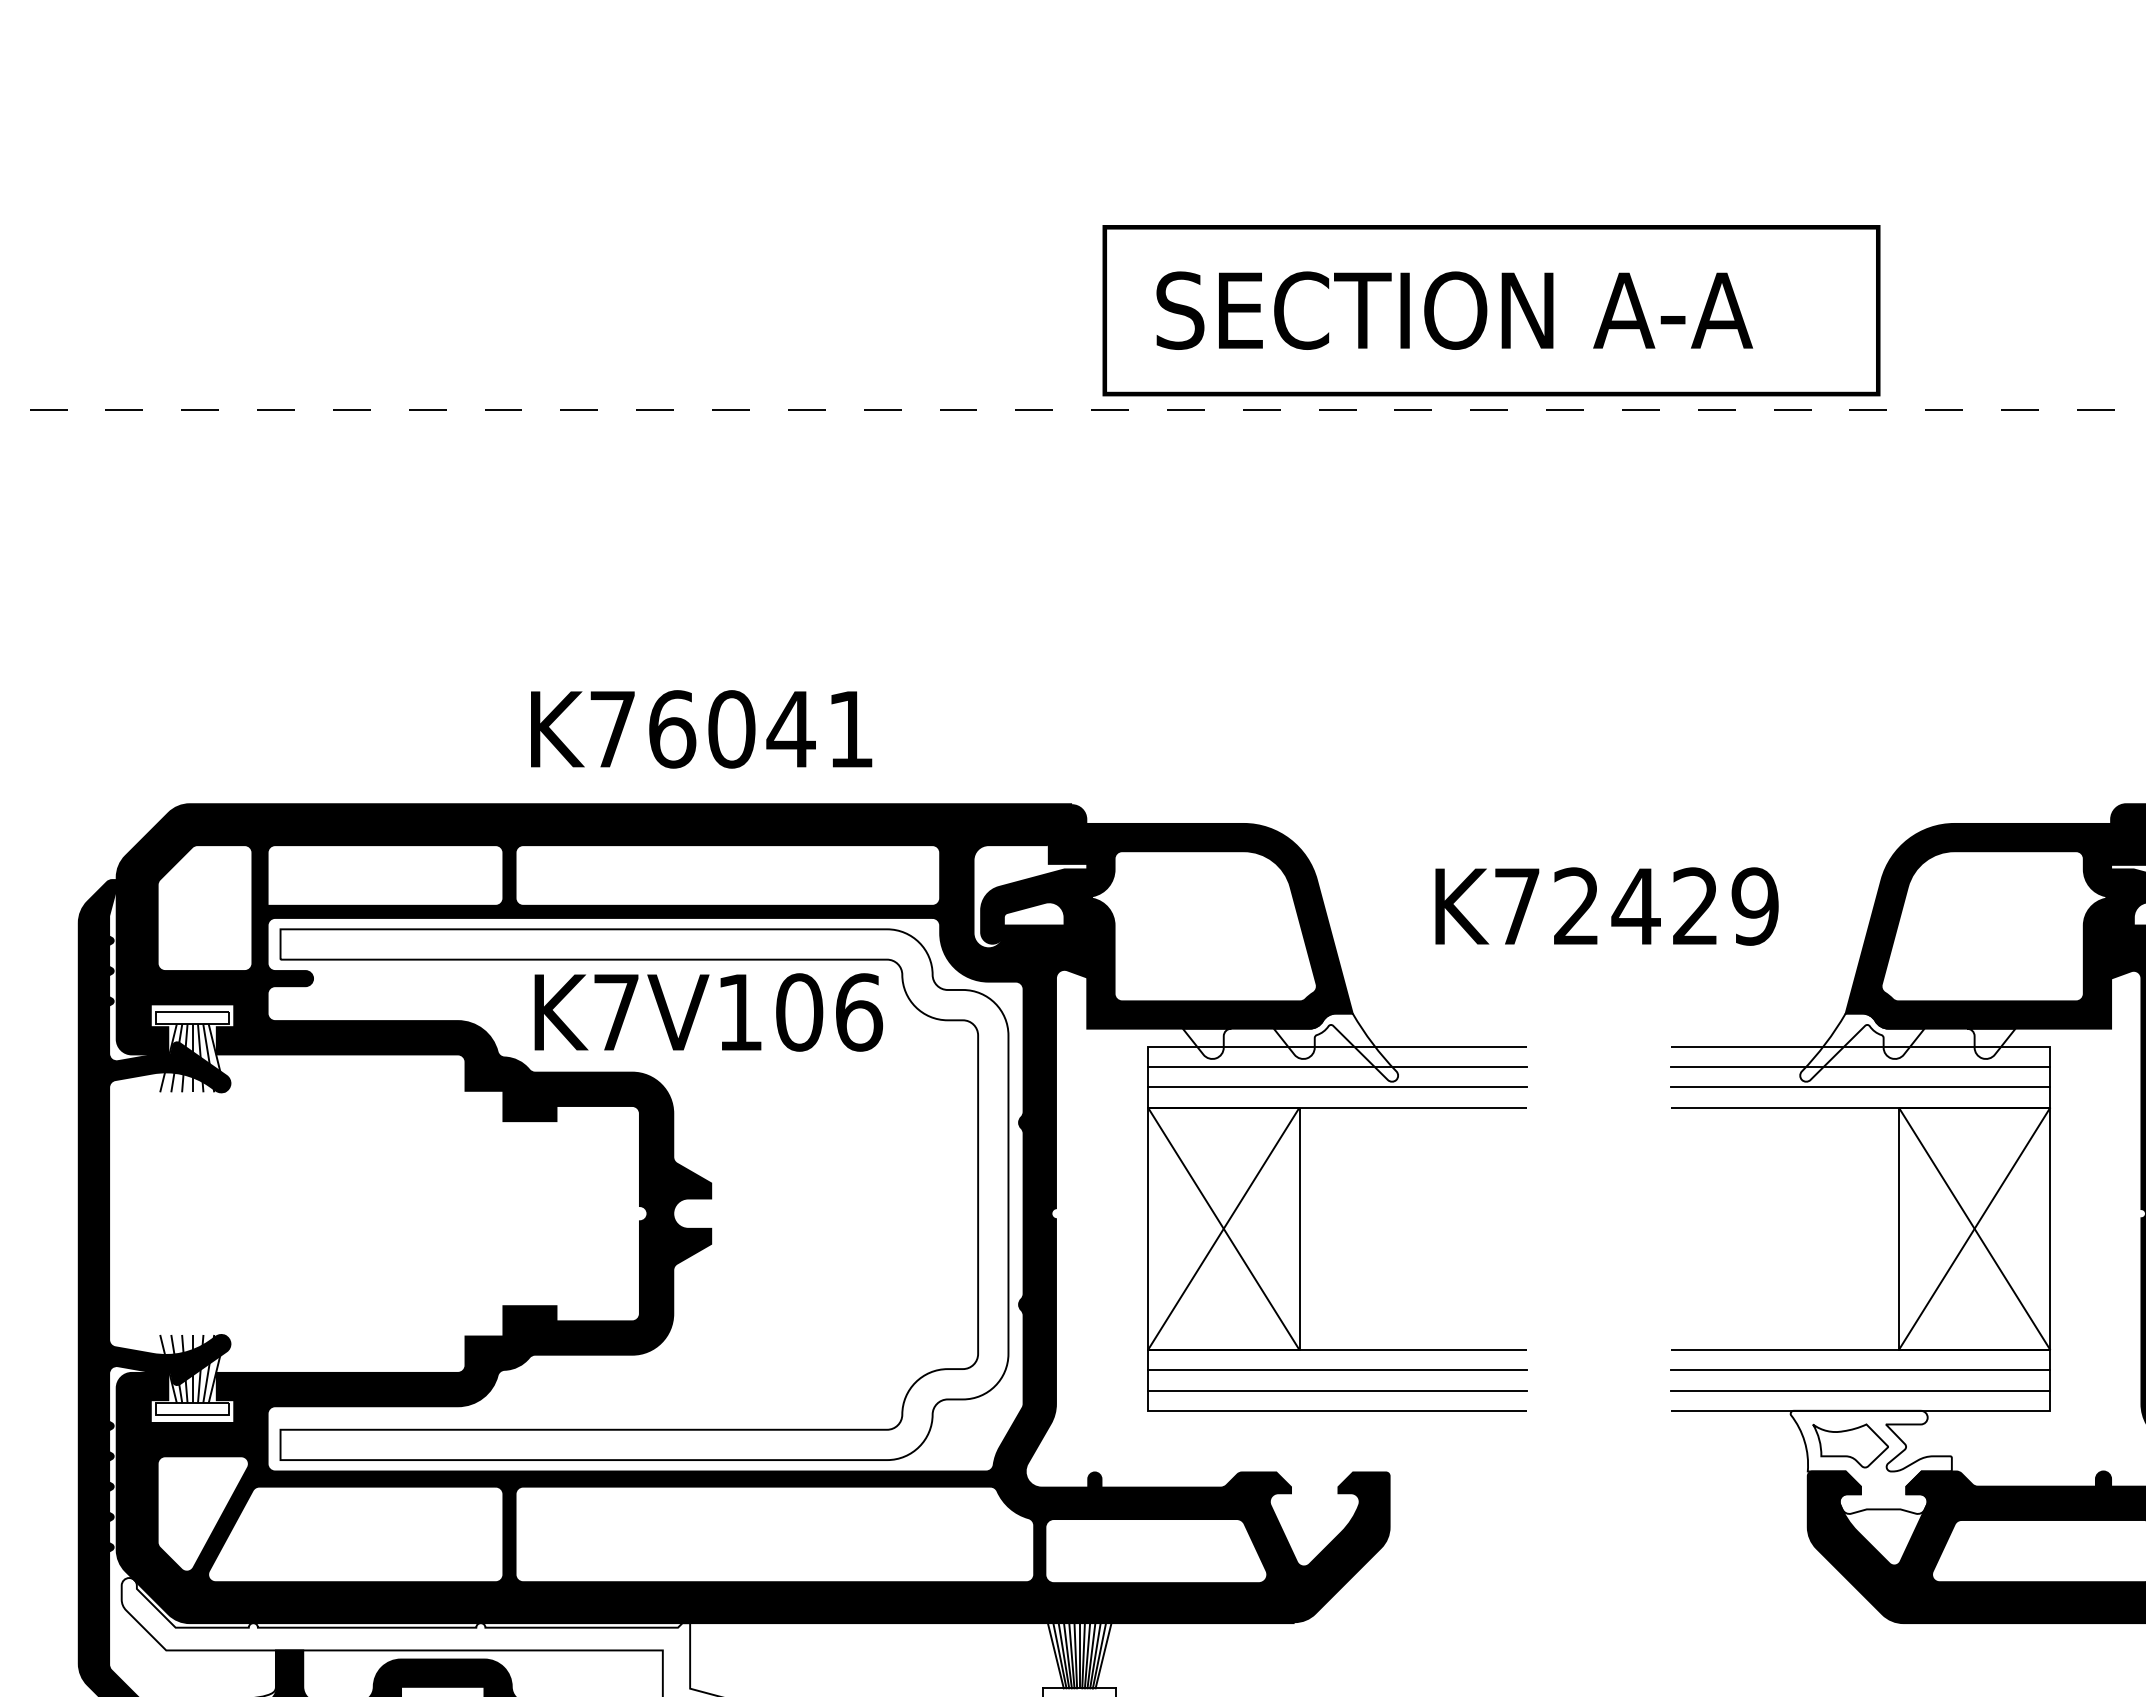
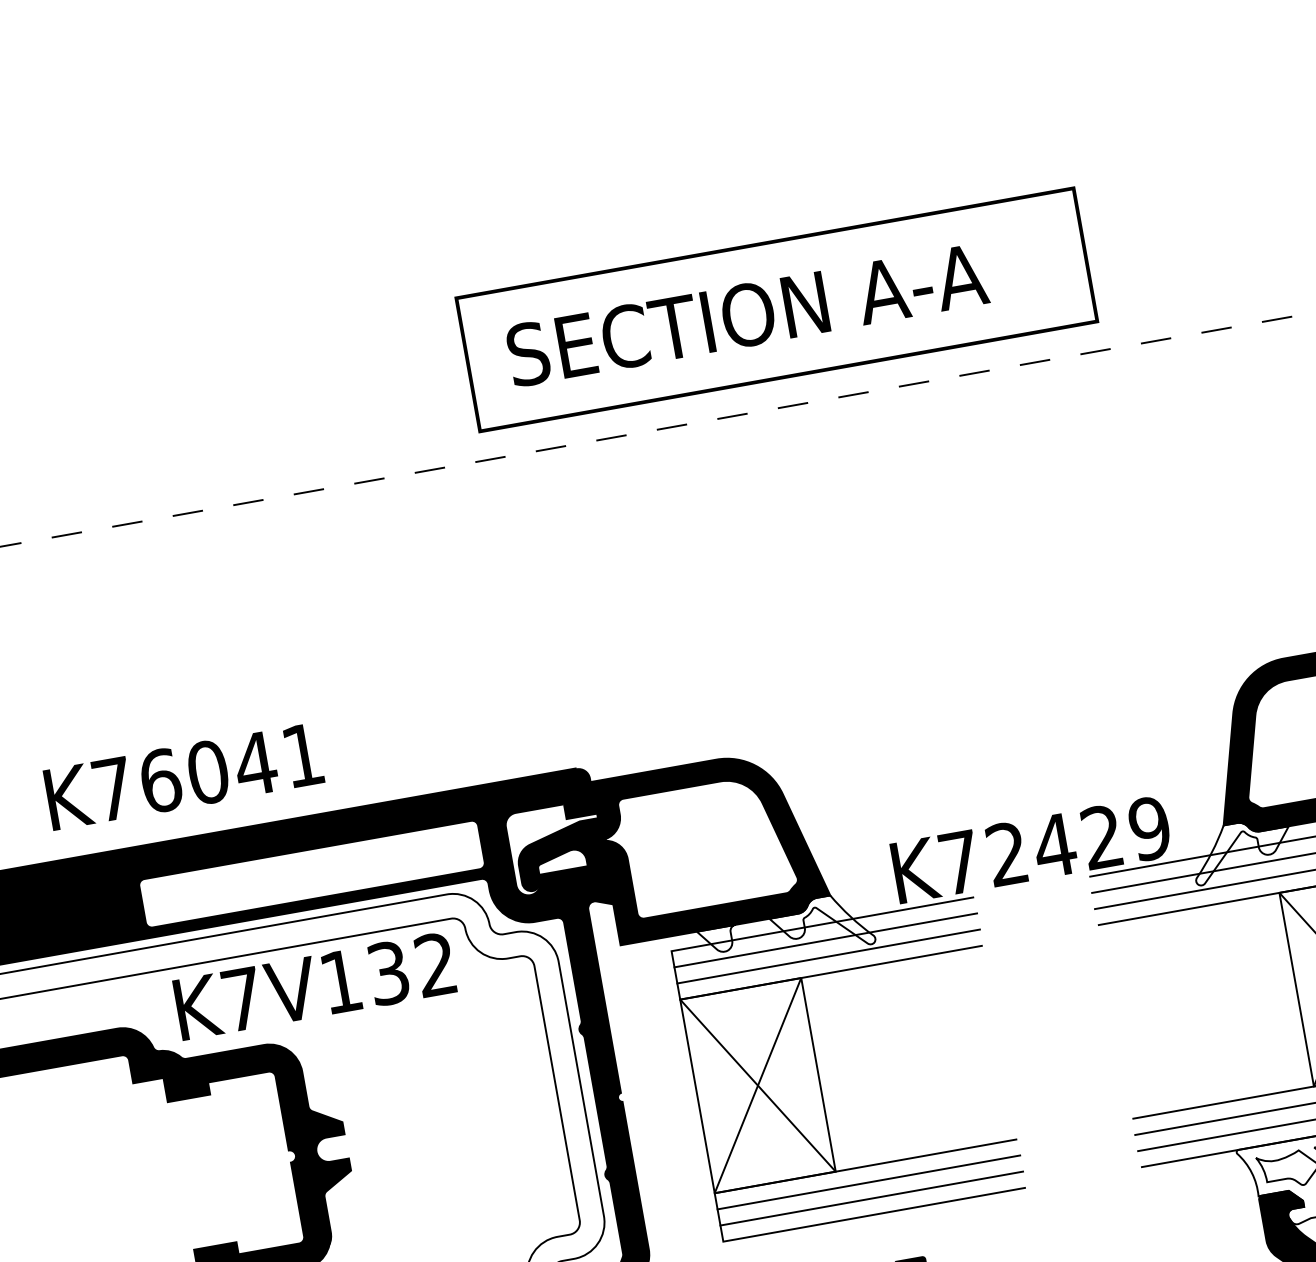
text: (1491, 310) -> (776, 309), moved
text: (701, 729) -> (184, 776), moved
text: (1606, 906) -> (1031, 849), moved
text: (829, 1012) -> (412, 969), K7V106 -> K7V132

